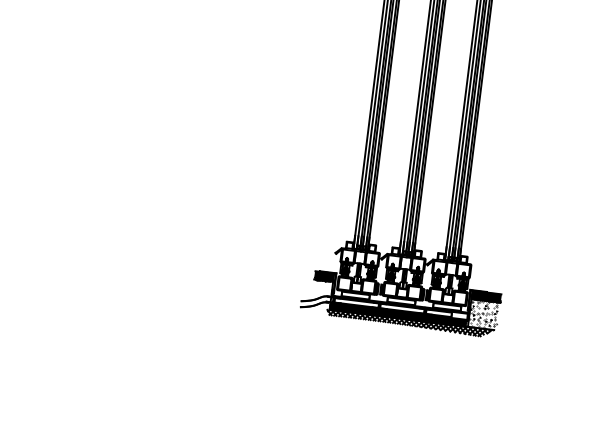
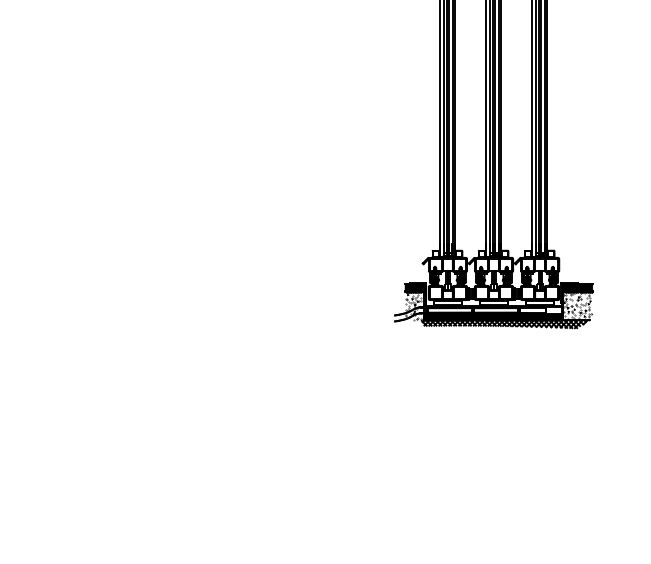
hatch: (321, 294) -> (414, 306), added

